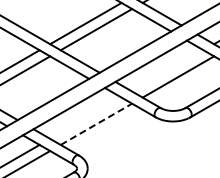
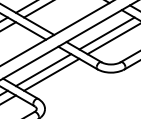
line: (167, 70) -> (106, 33), added
line: (85, 117) -> (43, 69), added
line: (96, 124) -> (51, 74), dashed -> solid

